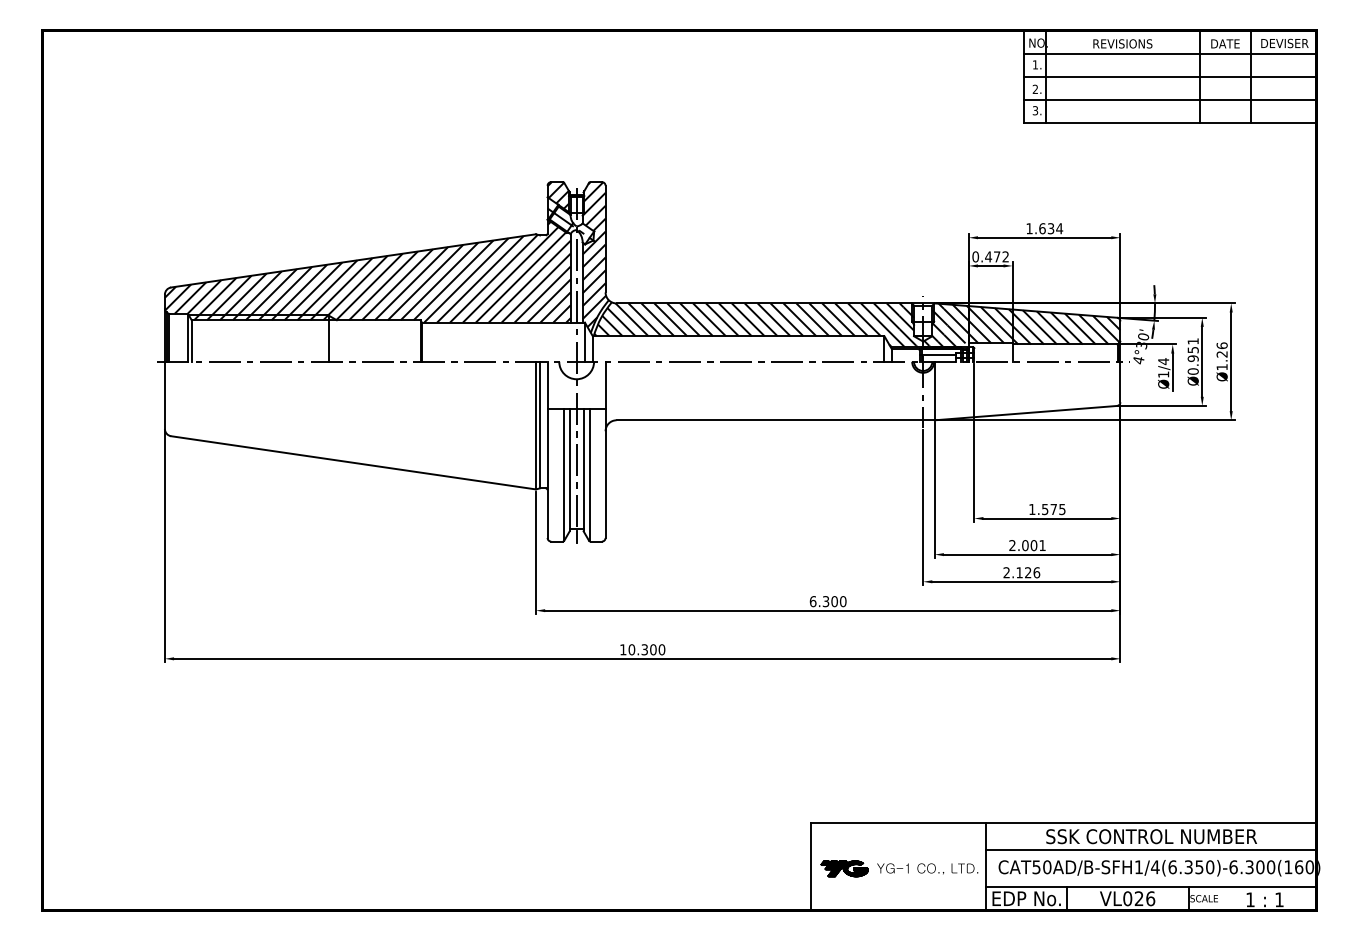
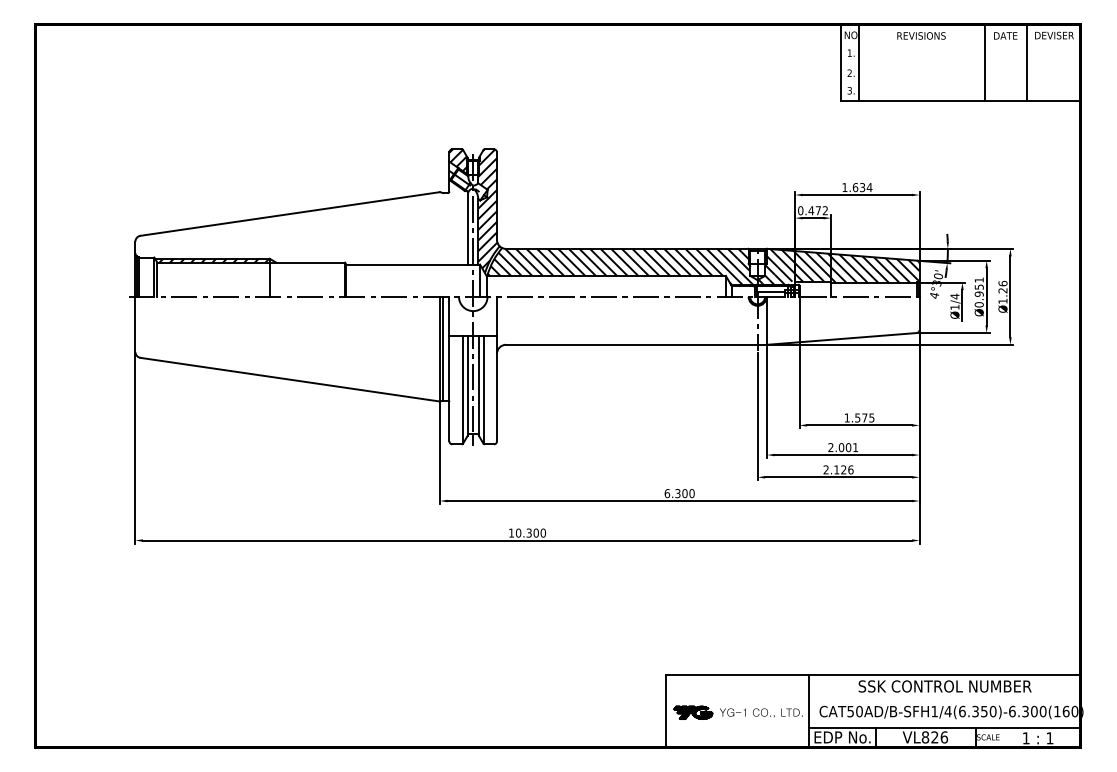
line: (1170, 53) -> (960, 43), removed
line: (1170, 77) -> (960, 63), removed
line: (1170, 100) -> (960, 82), removed
hatch: (367, 271) -> (301, 222), removed
line: (1150, 850) -> (944, 697), removed
text: (1127, 898) -> (925, 737), VL026 -> VL826

